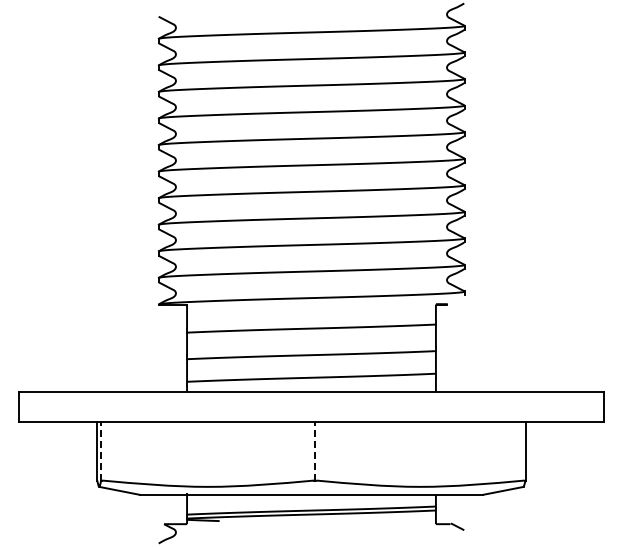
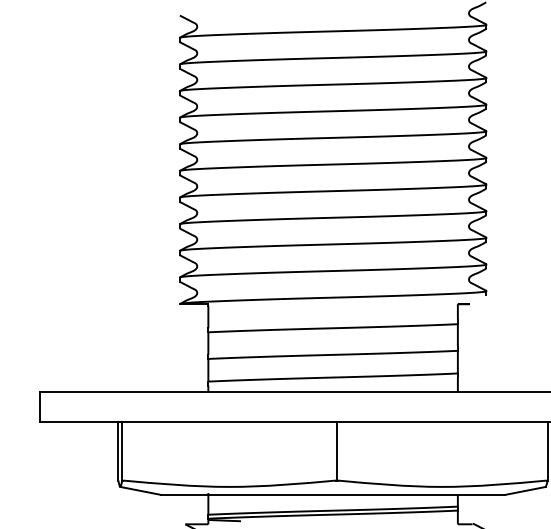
line: (101, 450) -> (122, 450), dashed -> solid
line: (315, 450) -> (337, 450), dashed -> solid

